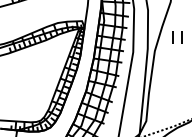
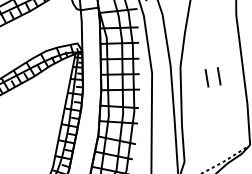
part: (177, 37) -> (212, 77), moved

